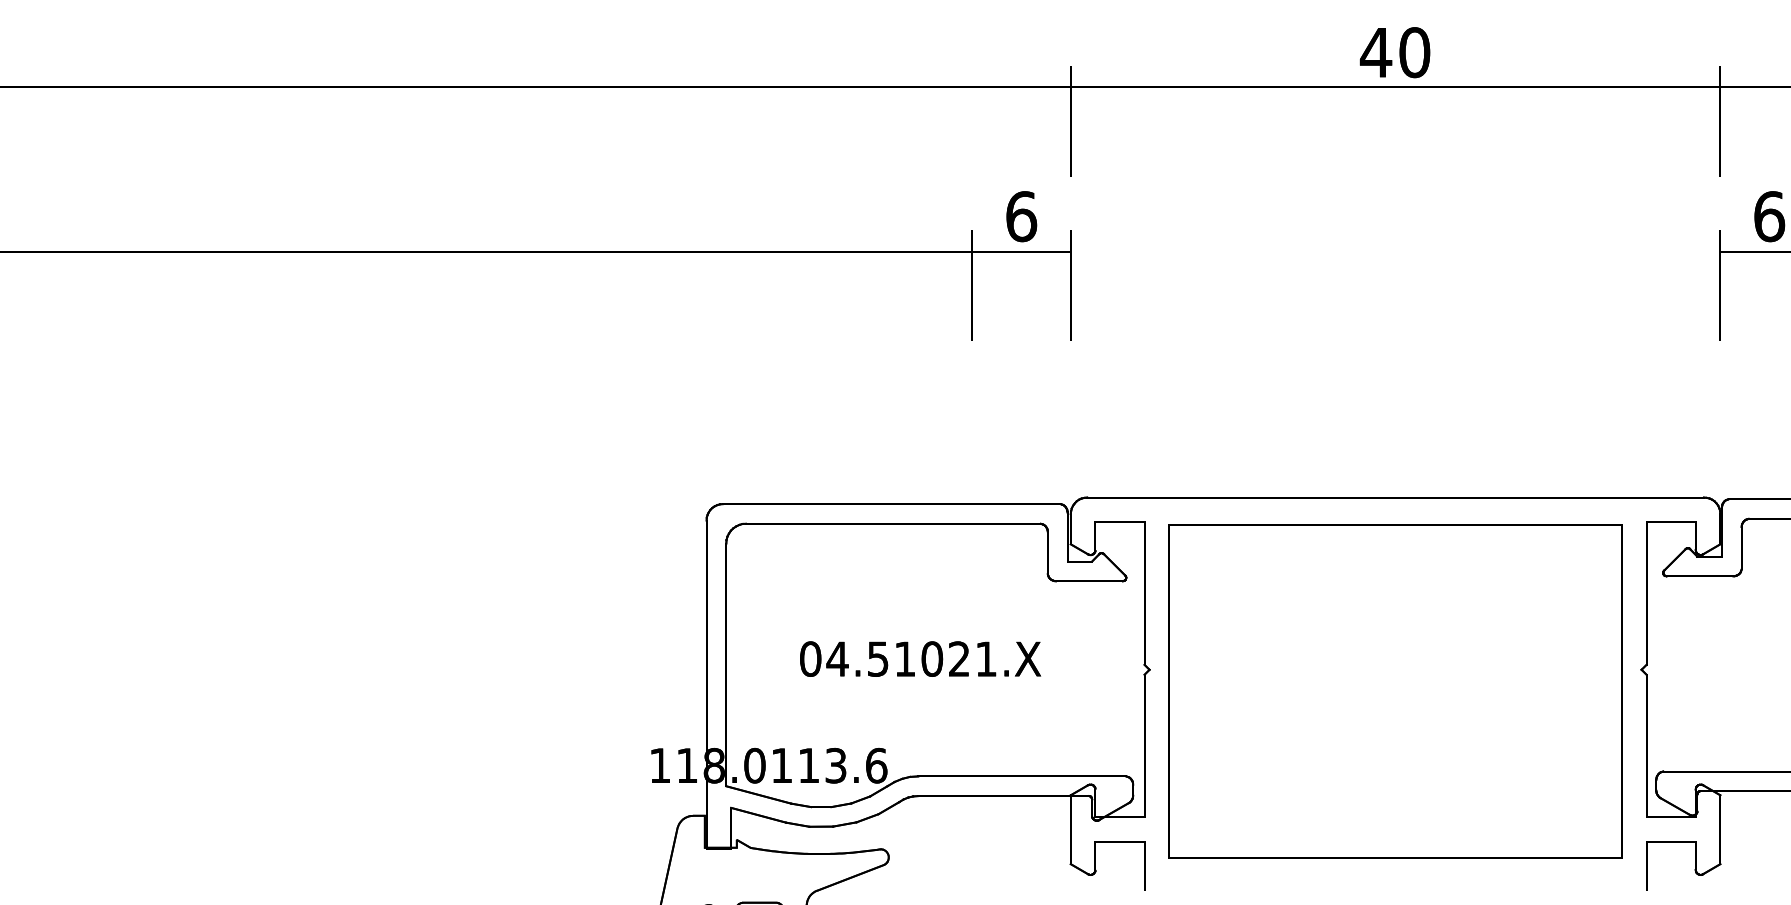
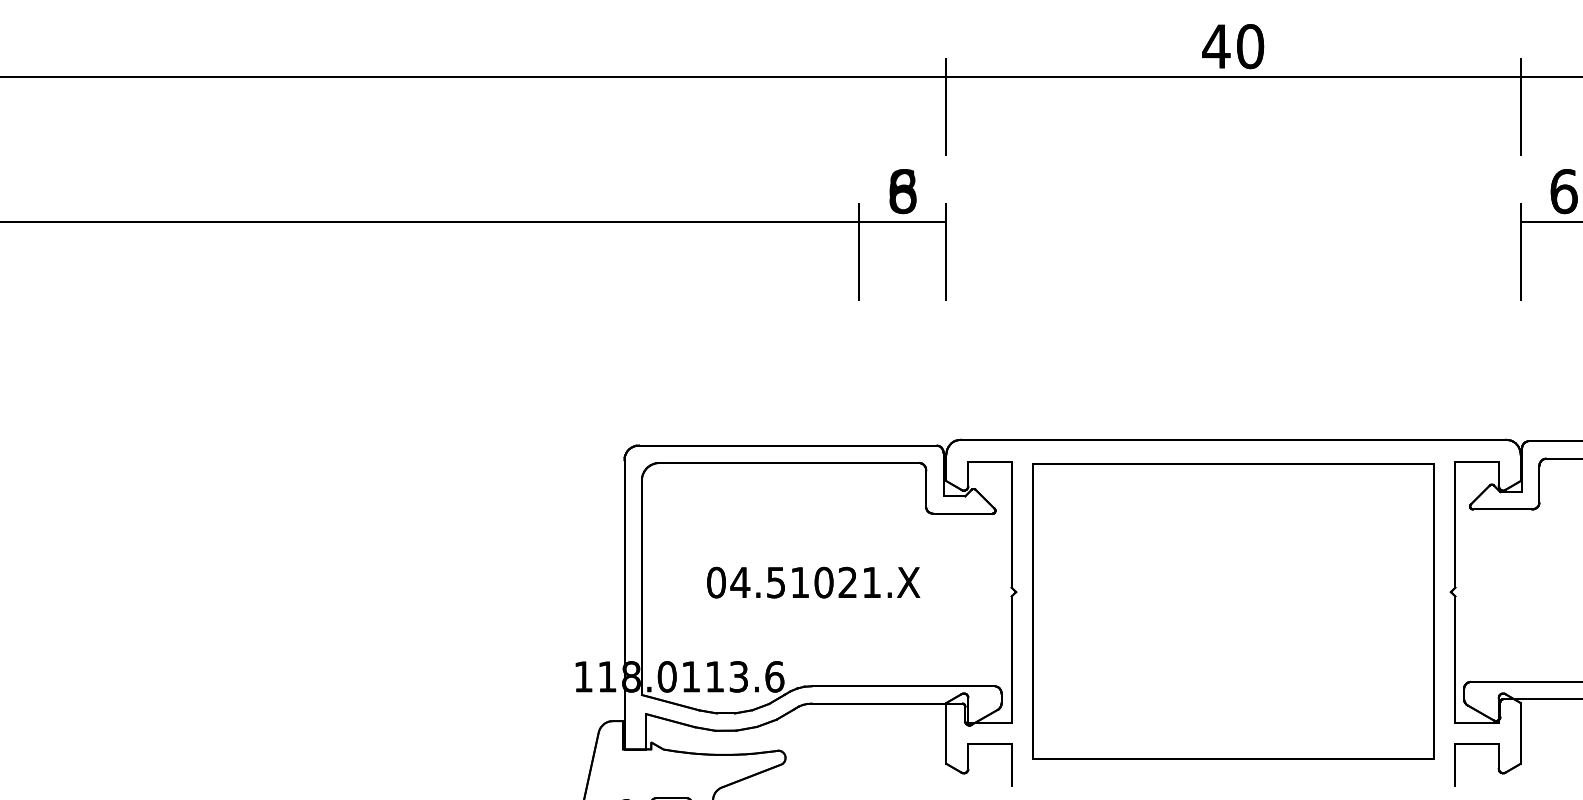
text: (1021, 216) -> (902, 191), 6 -> 8

